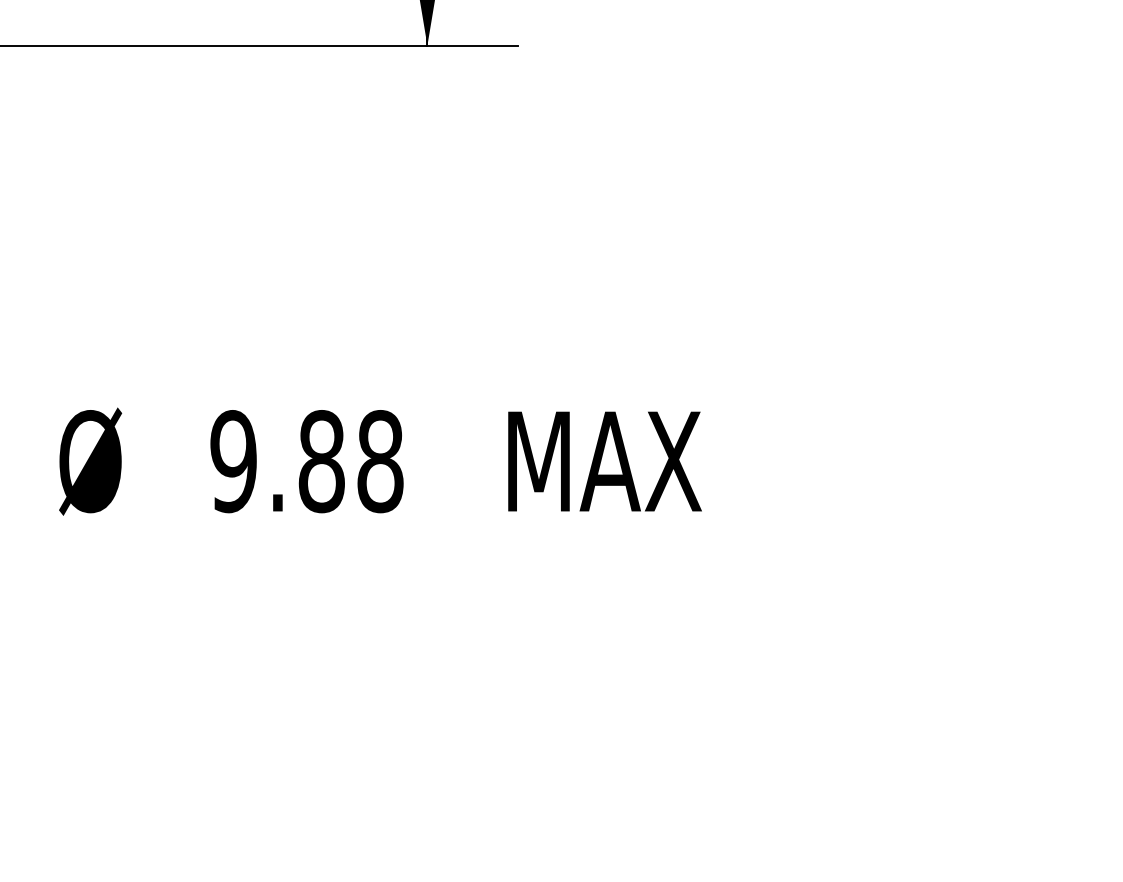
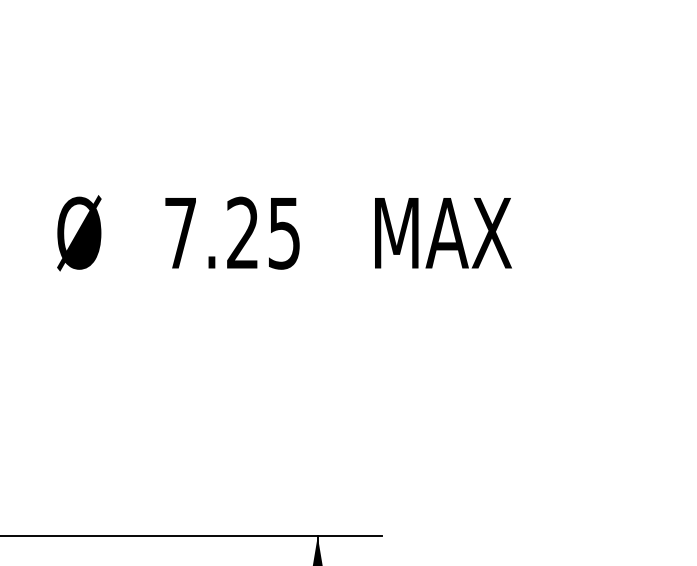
text: (306, 461) -> (232, 233), 9.88 -> 7.25

